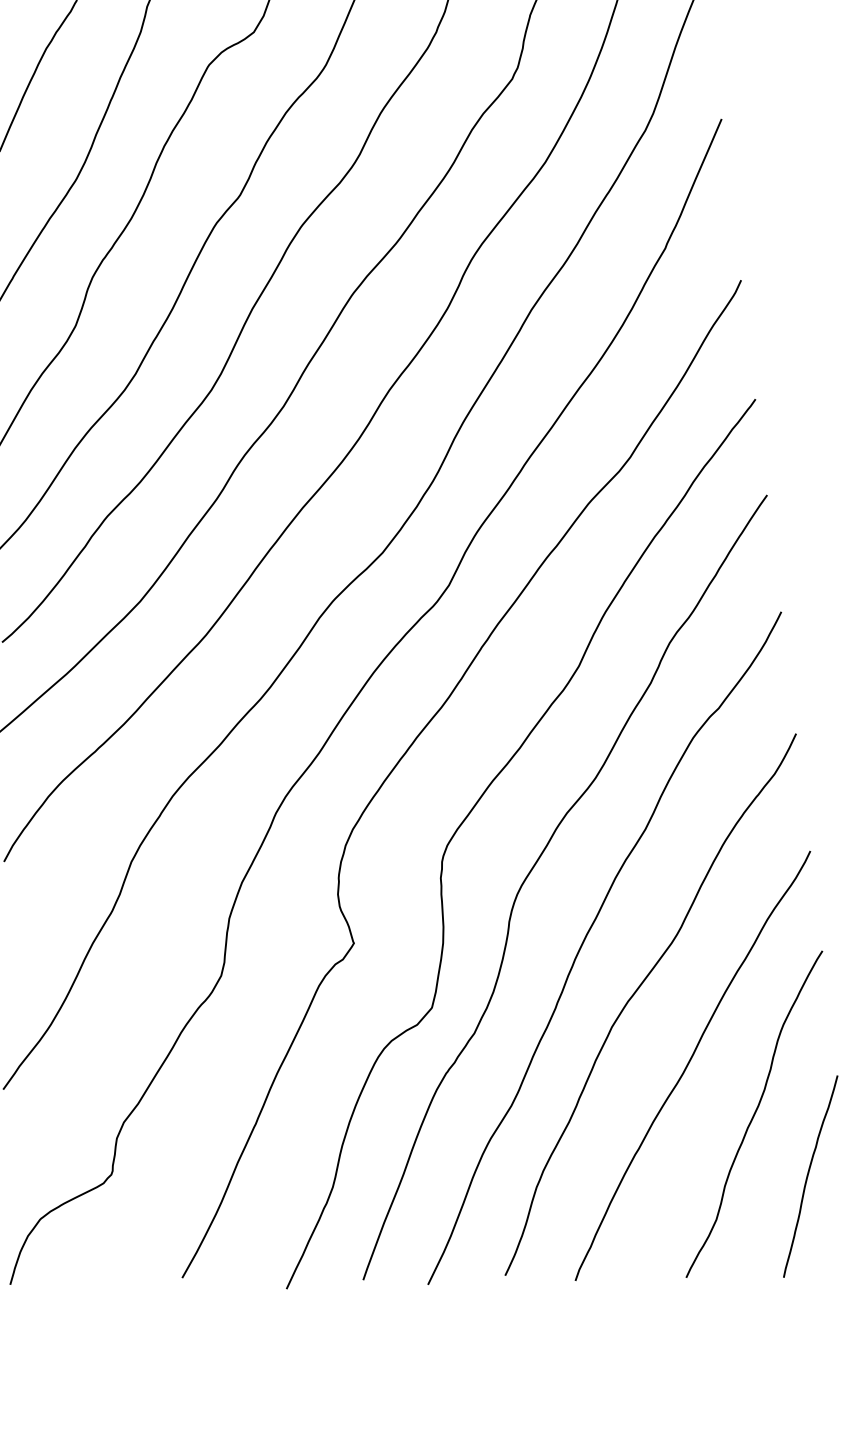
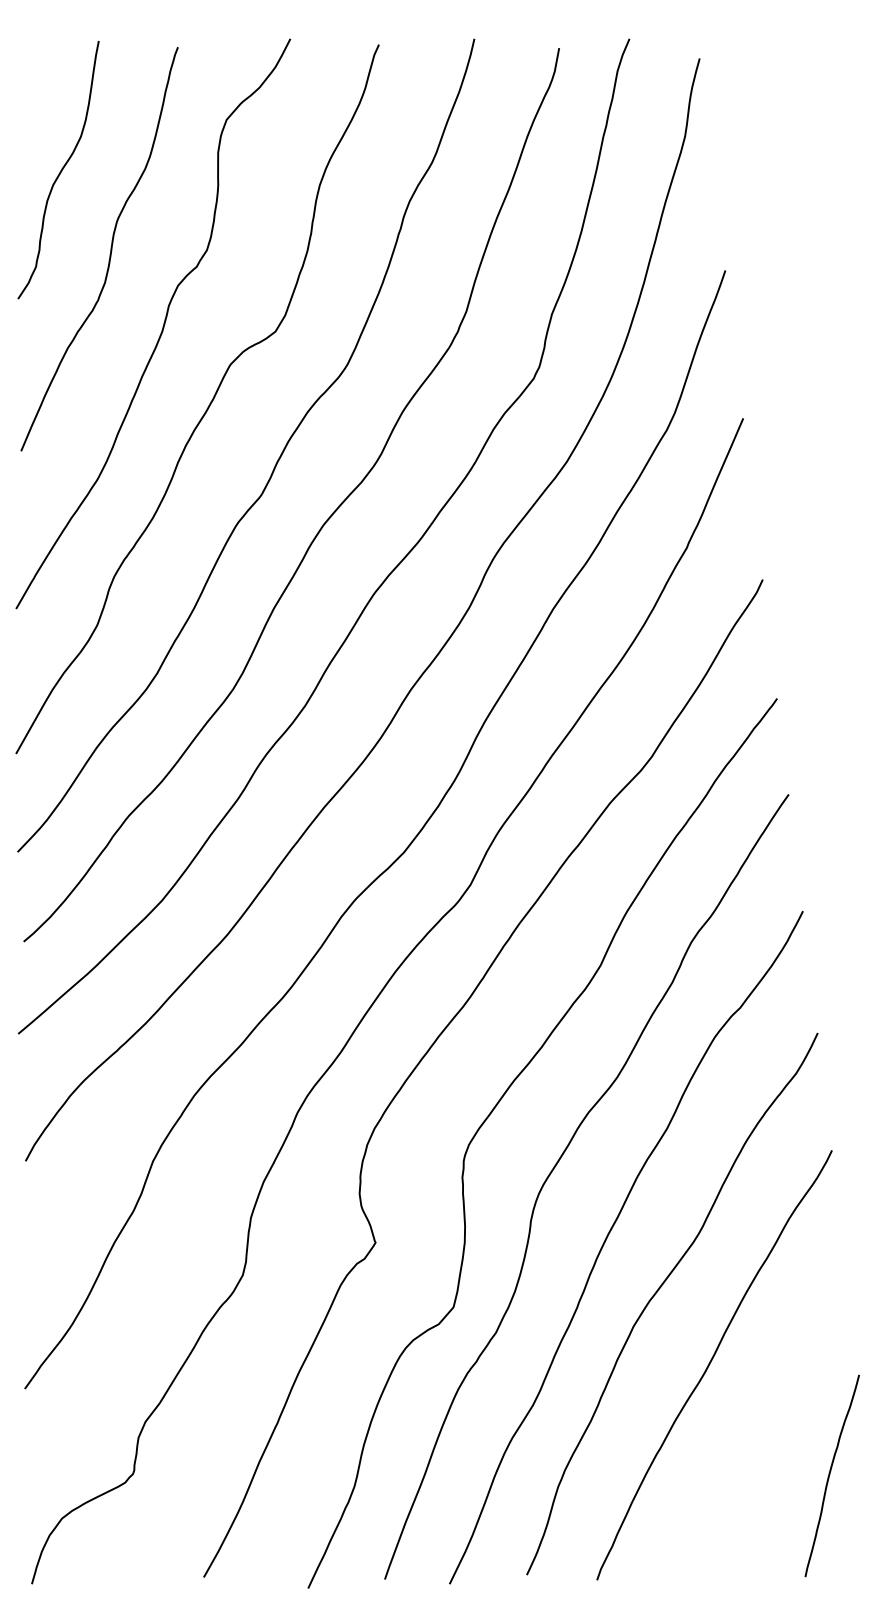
curve: (753, 1114) -> (775, 1413), removed

